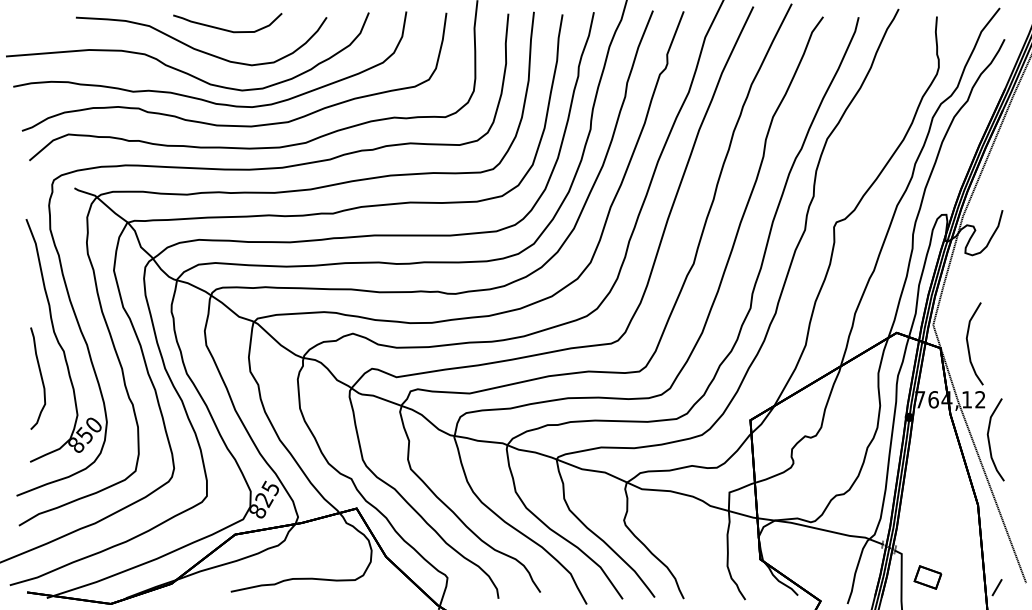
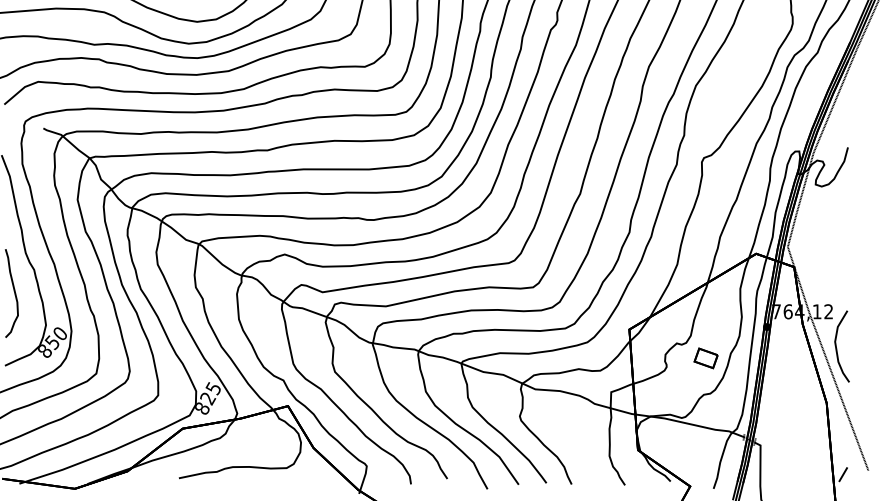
curve: (968, 343) -> (818, 263), removed
part: (927, 577) -> (705, 358), moved

